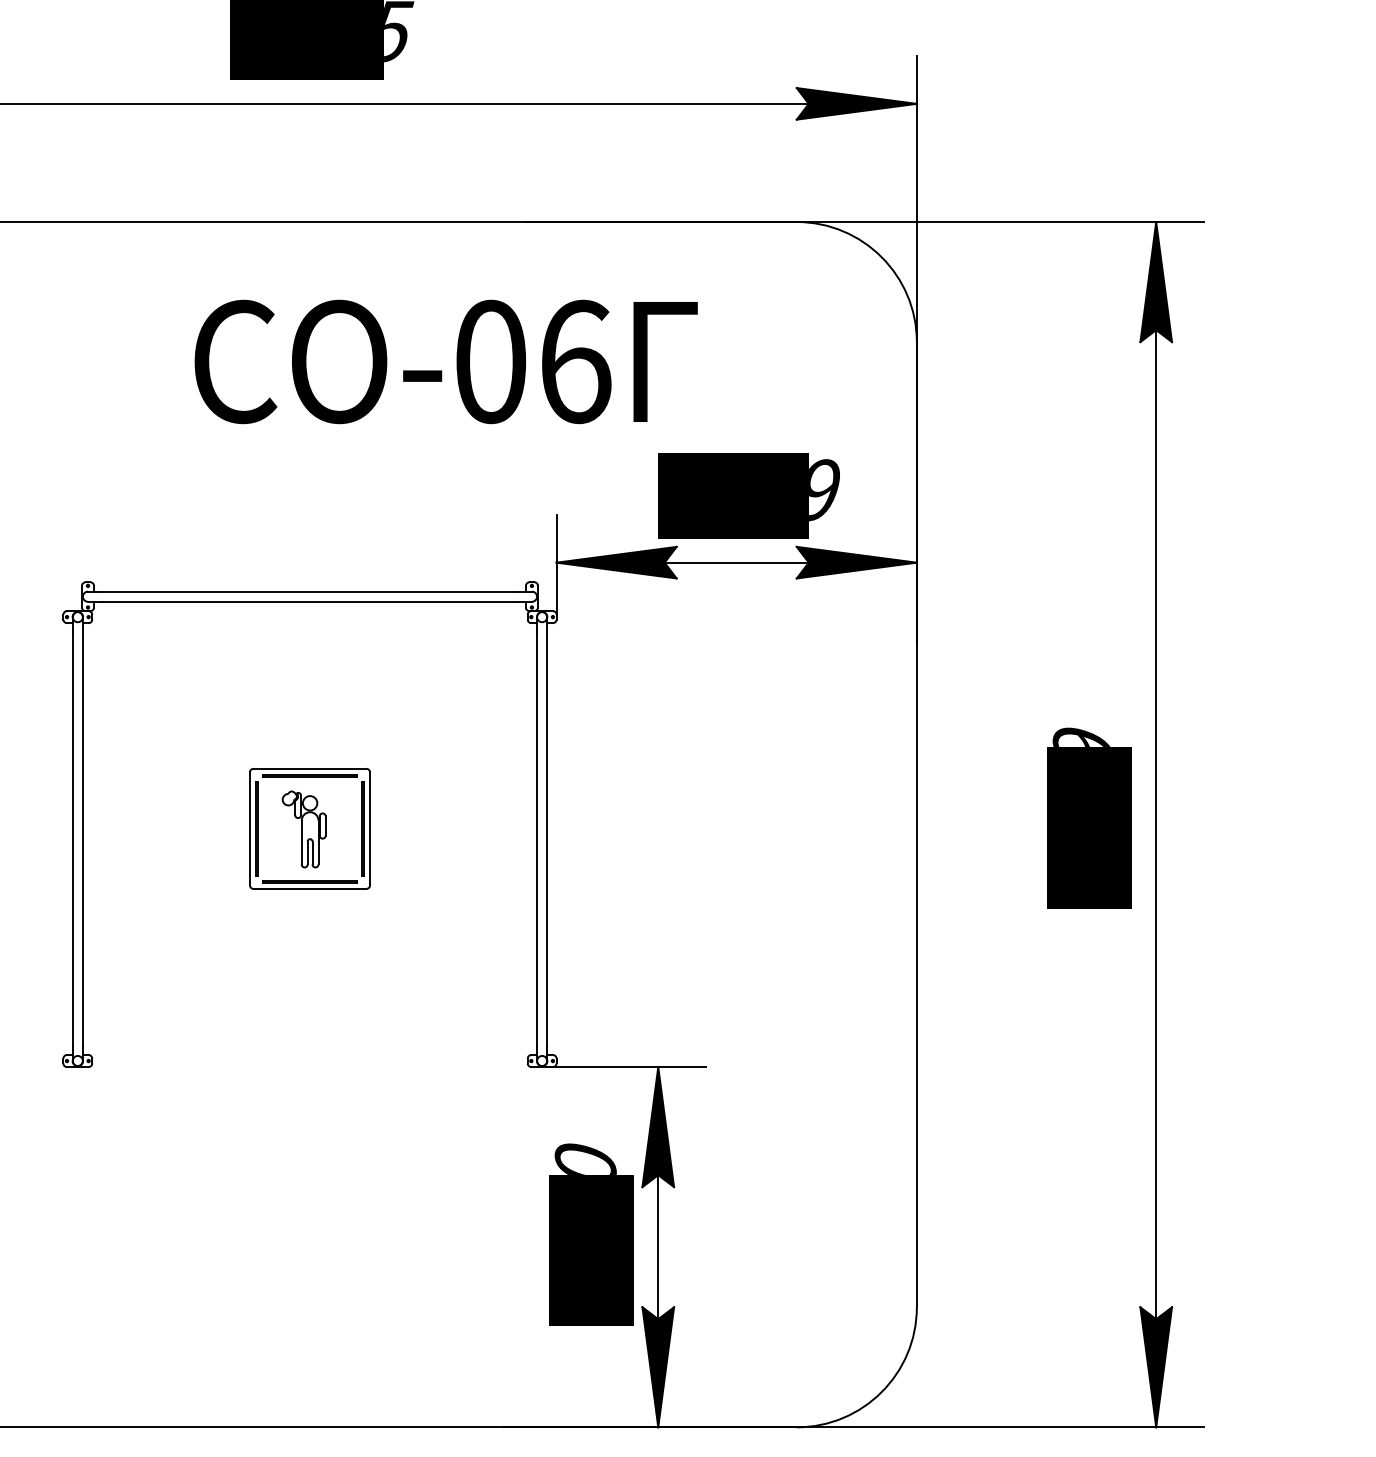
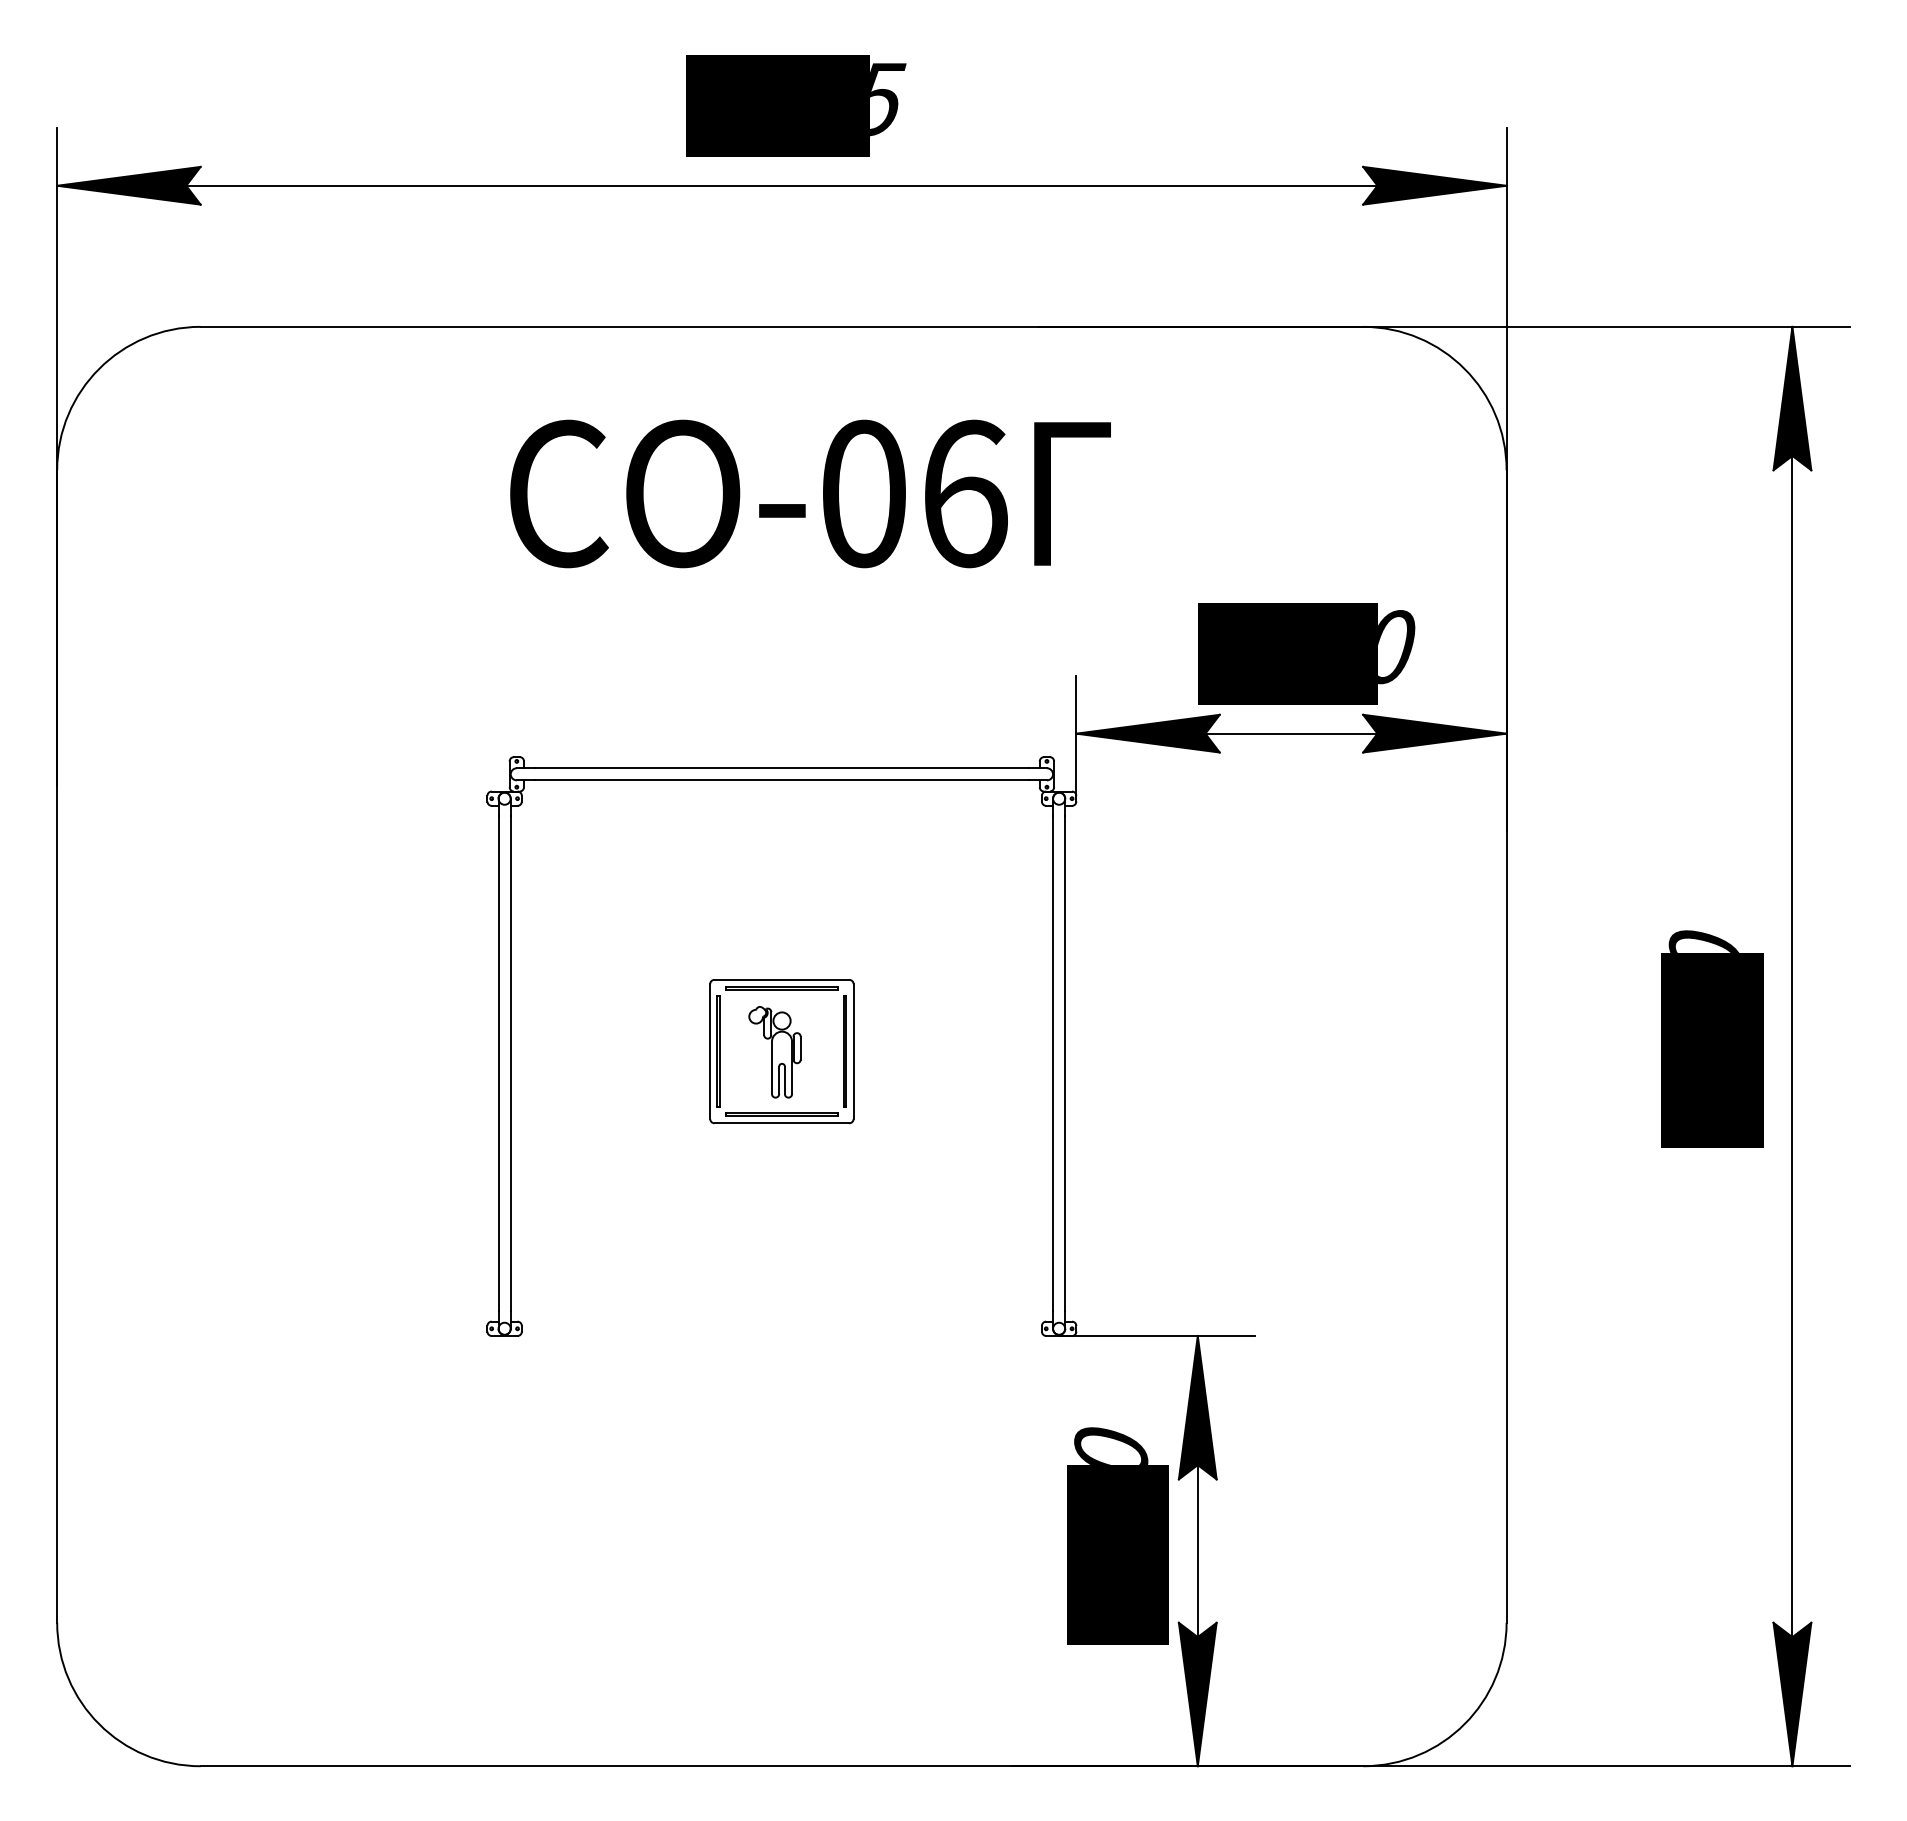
text: (446, 361) -> (810, 493), moved
text: (824, 490) -> (1396, 647), 1549 -> 1500
text: (1081, 736) -> (1703, 941), 5389 -> 5020

